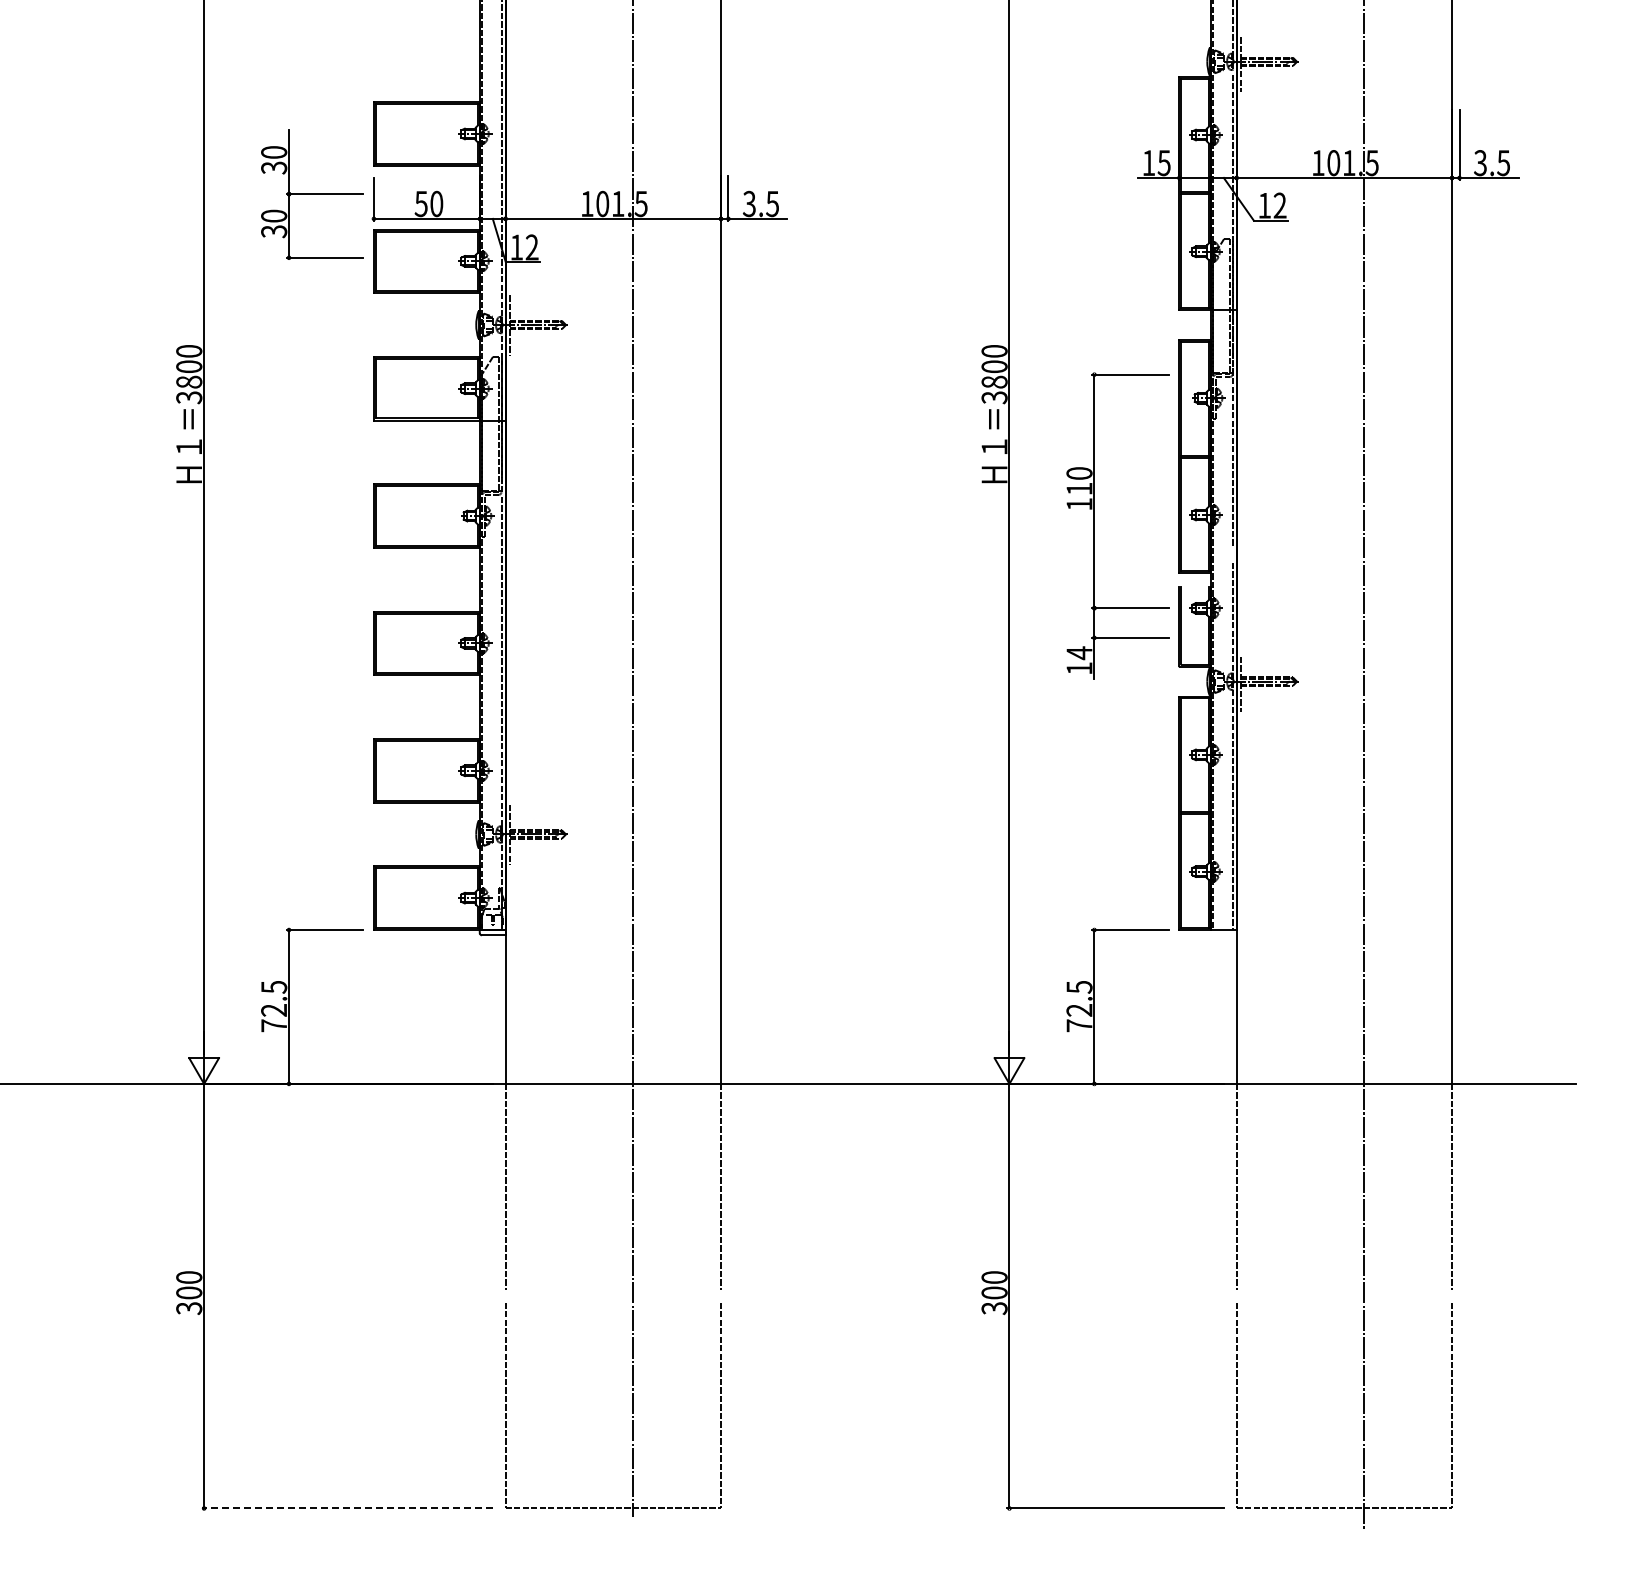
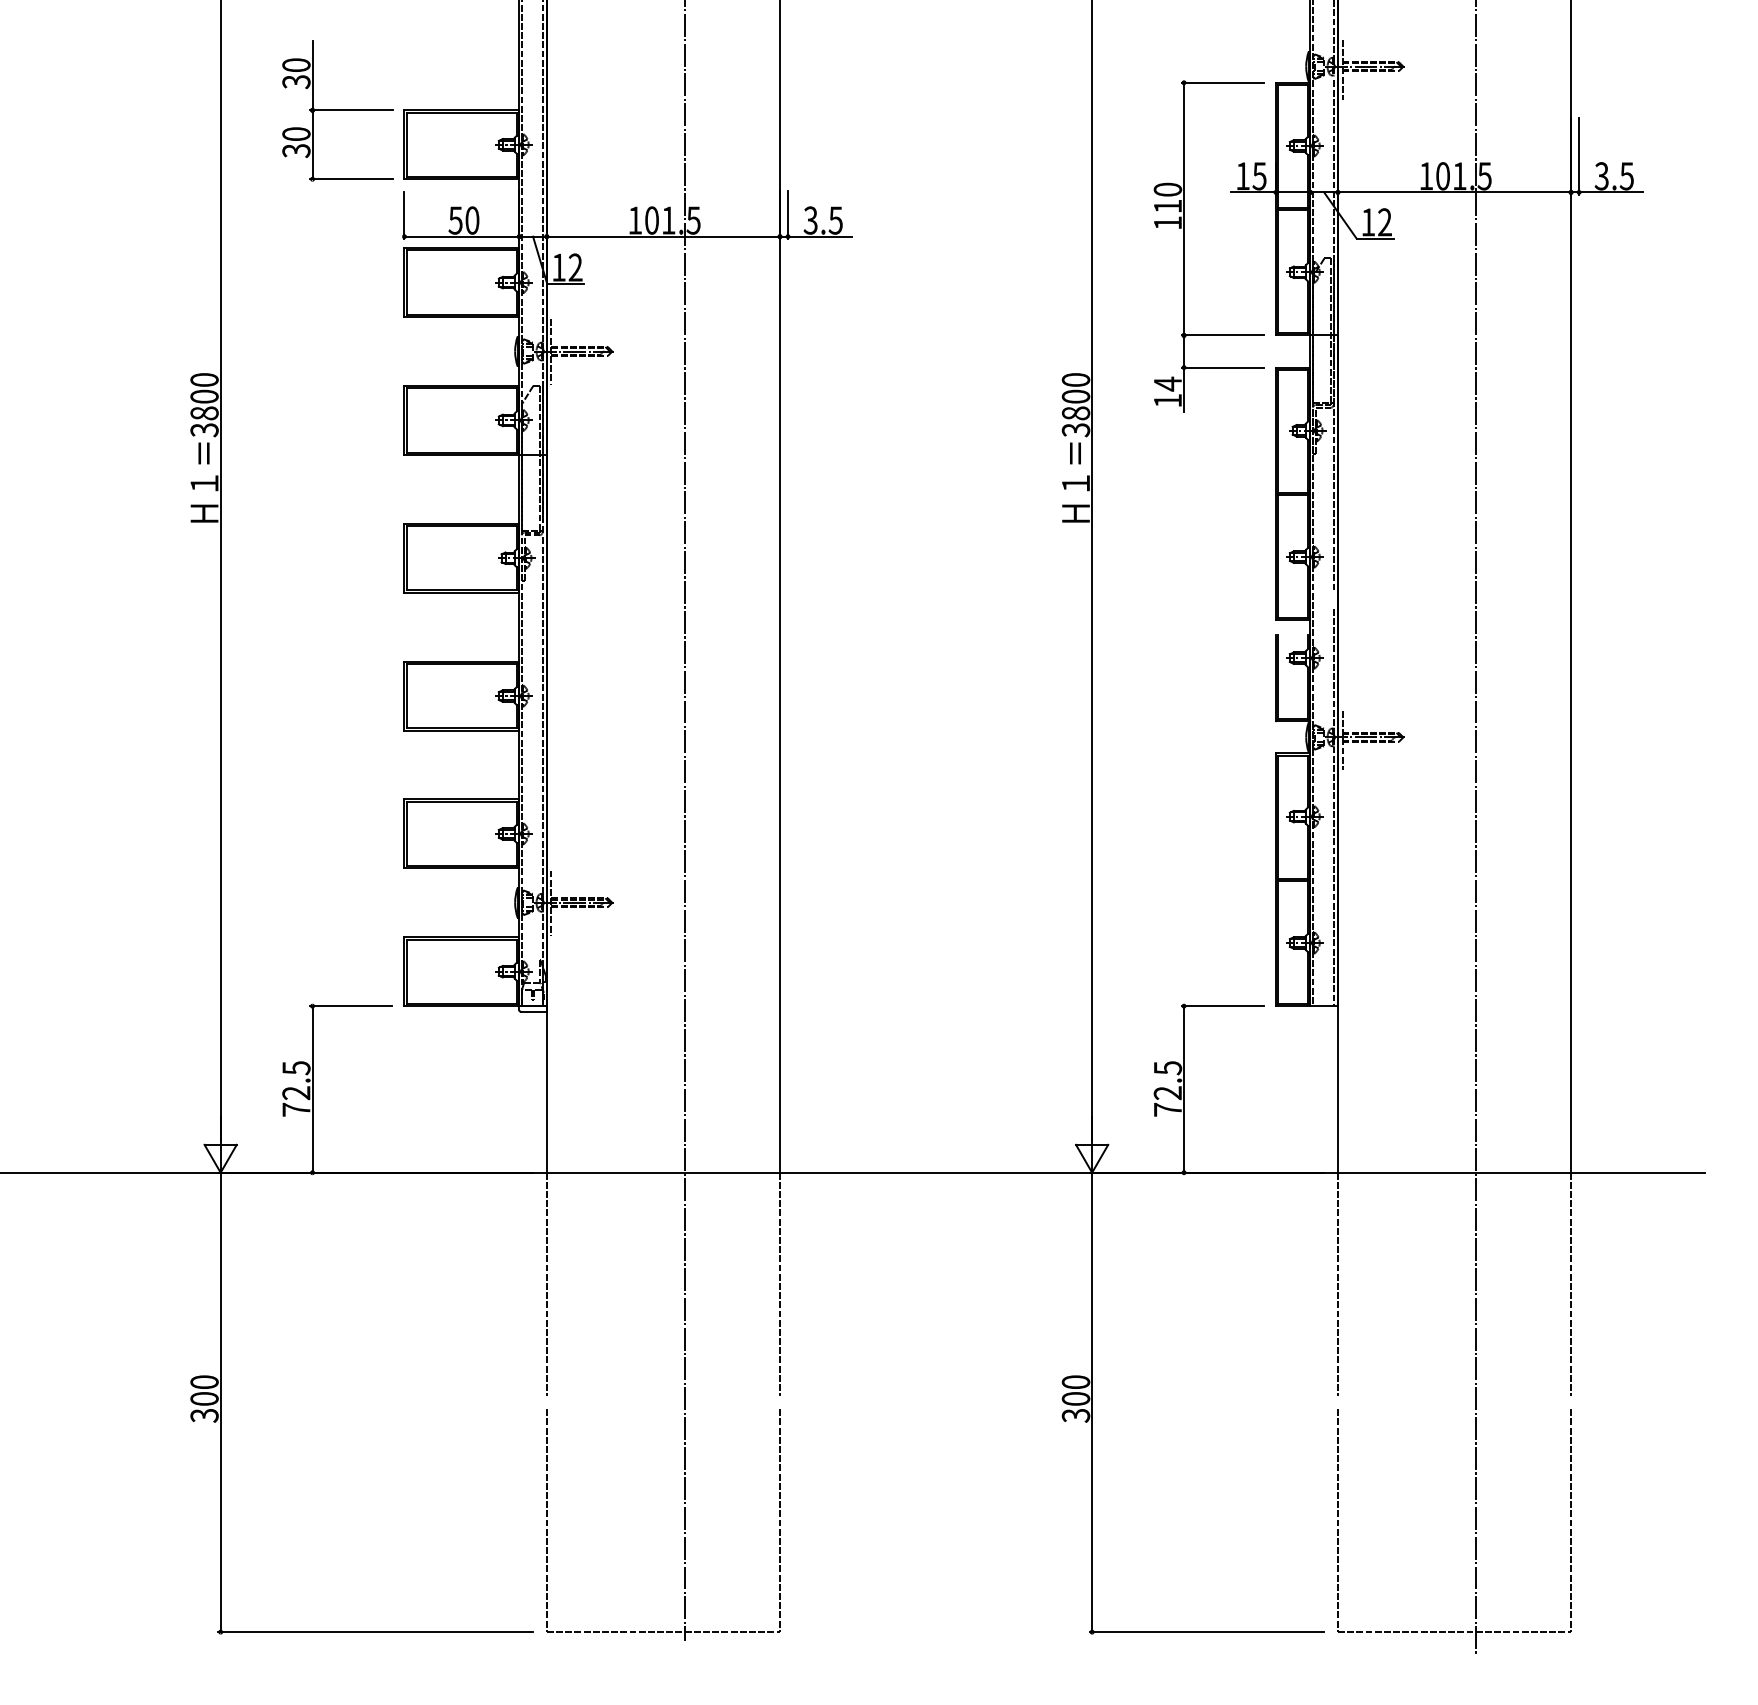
part: (312, 194) -> (337, 110), moved
part: (1094, 525) -> (1184, 245), moved
line: (346, 1508) -> (374, 1632), dashed -> solid

